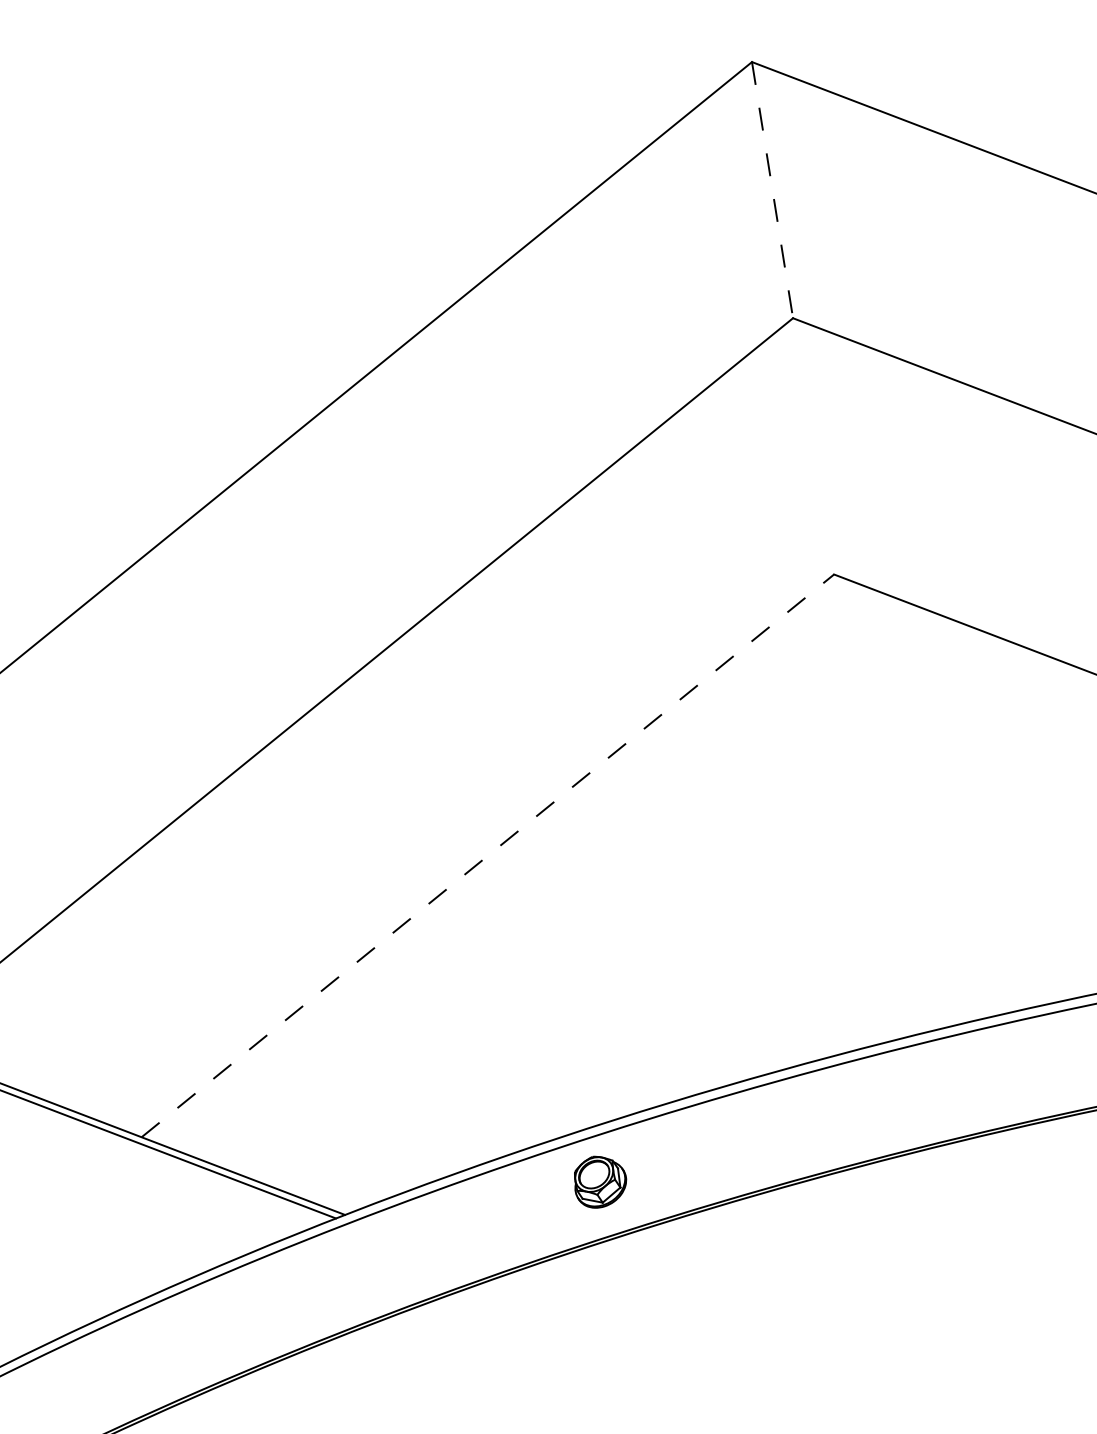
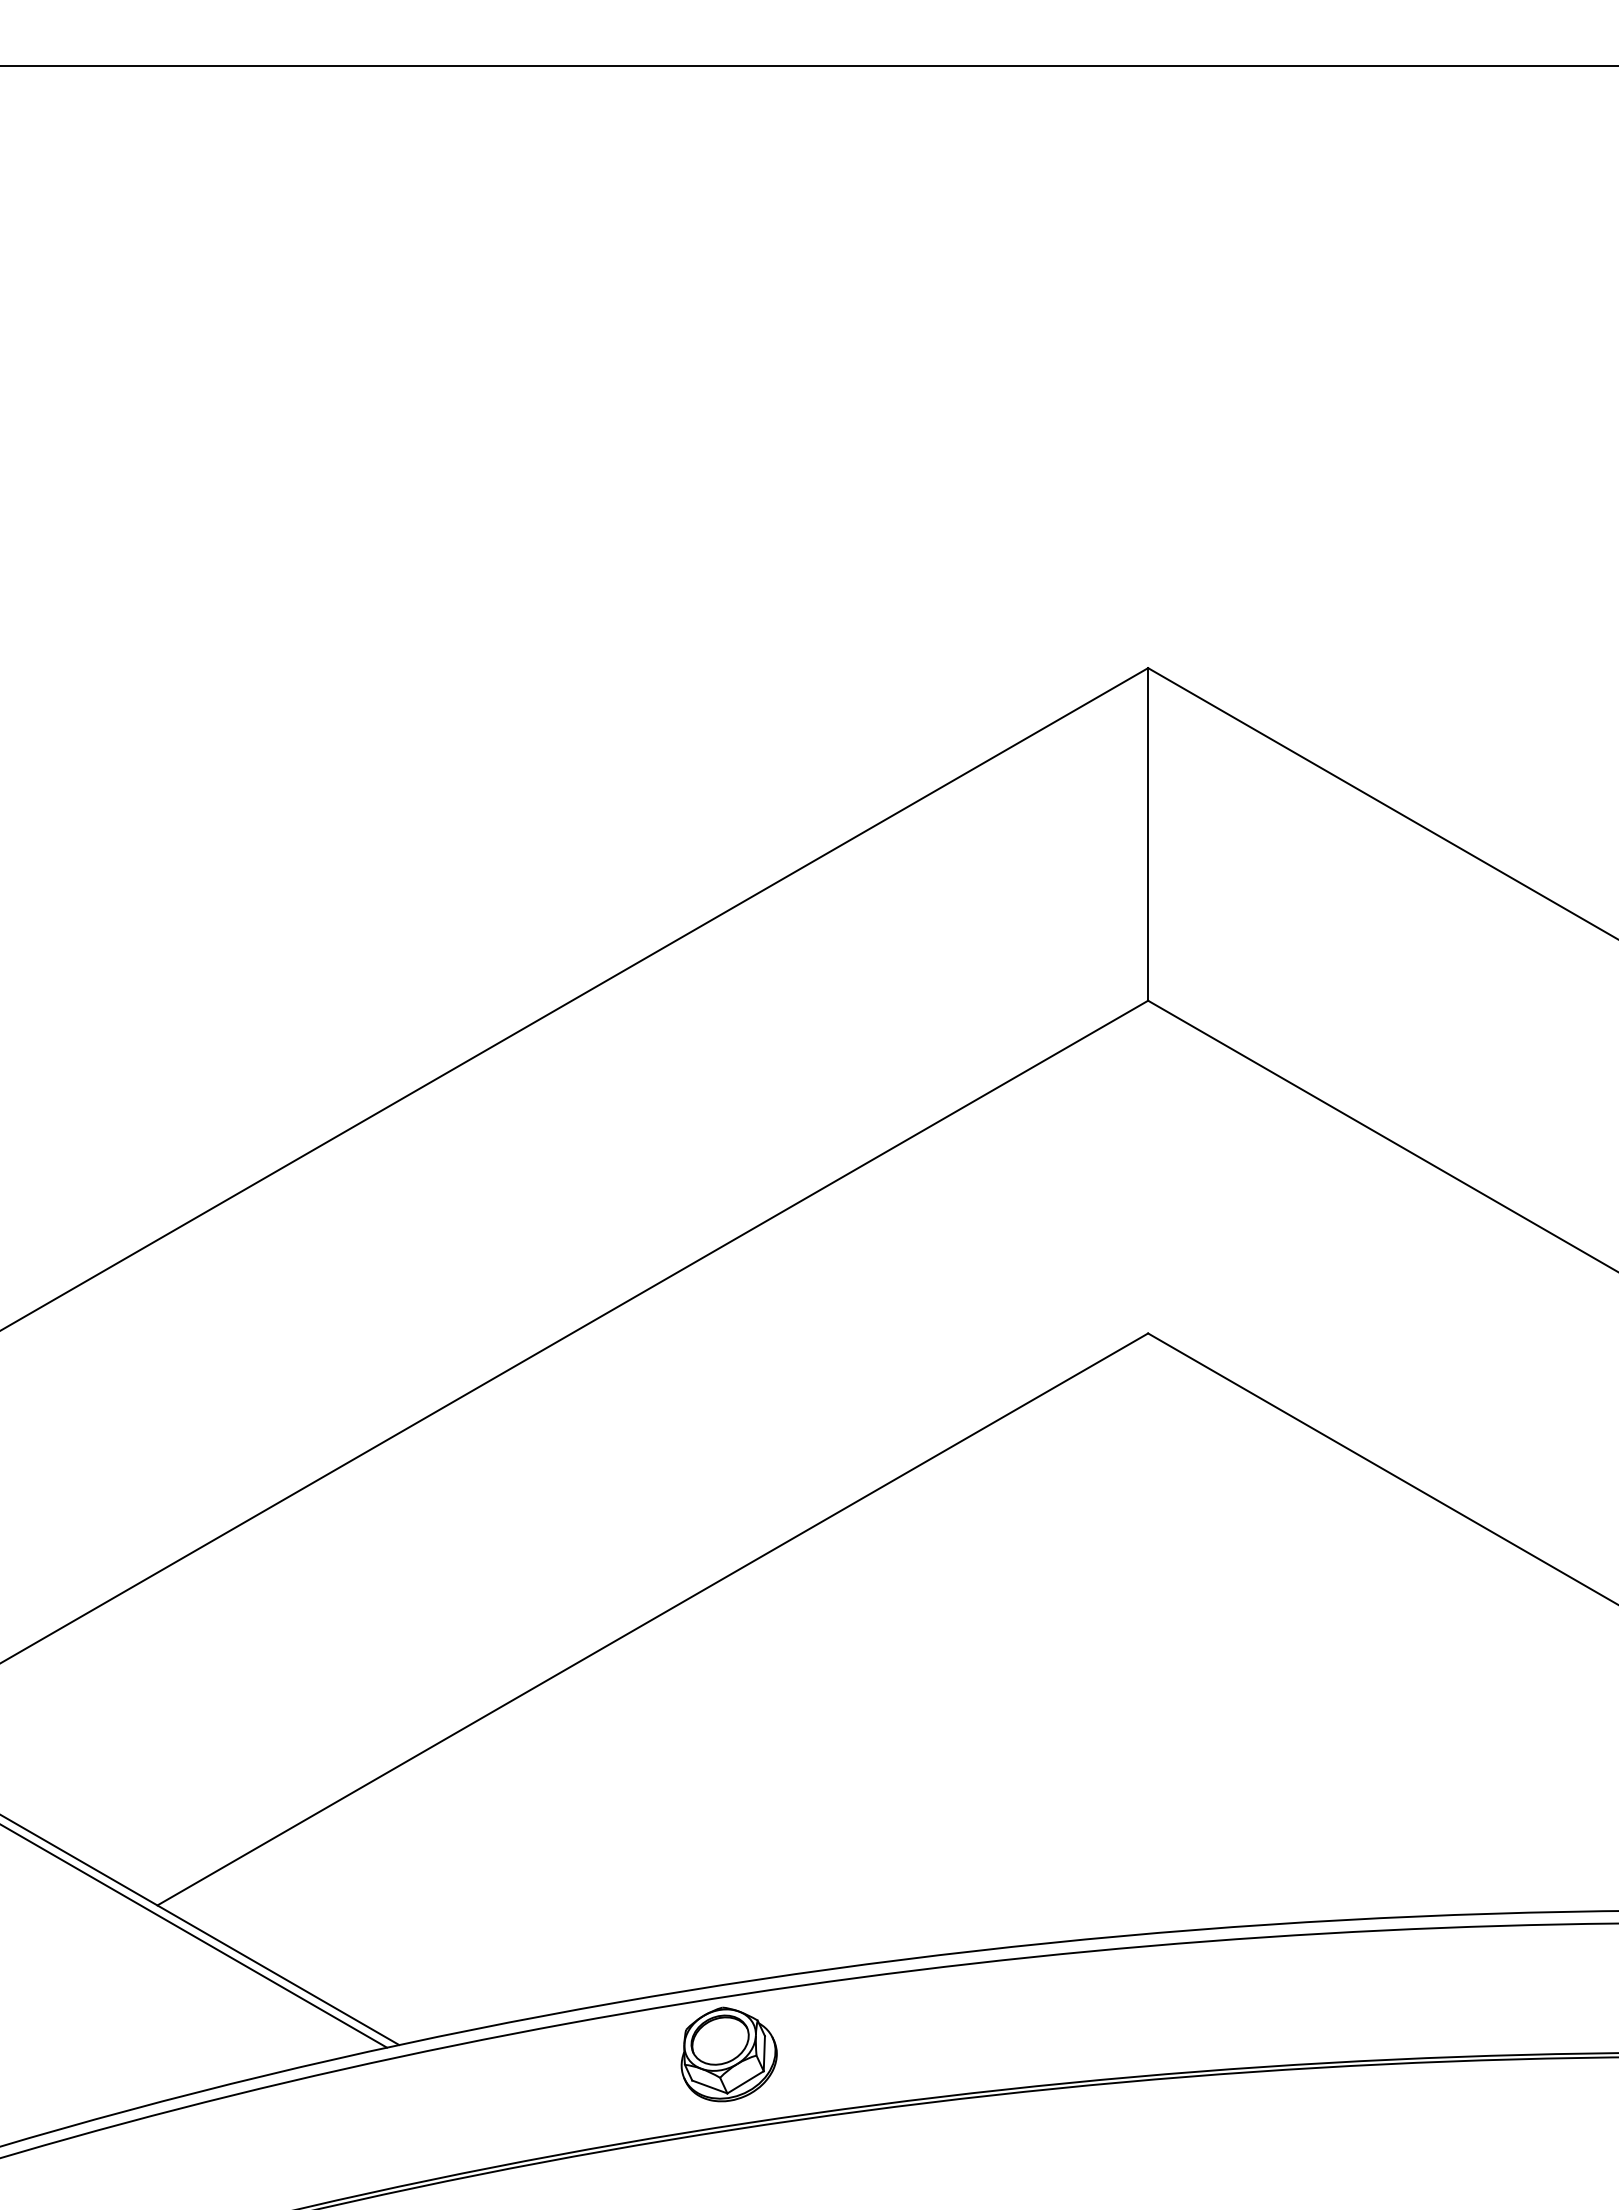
line: (772, 190) -> (1148, 834), dashed -> solid
line: (487, 855) -> (652, 1619), dashed -> solid
part: (599, 1181) -> (728, 2054), size x1.43

